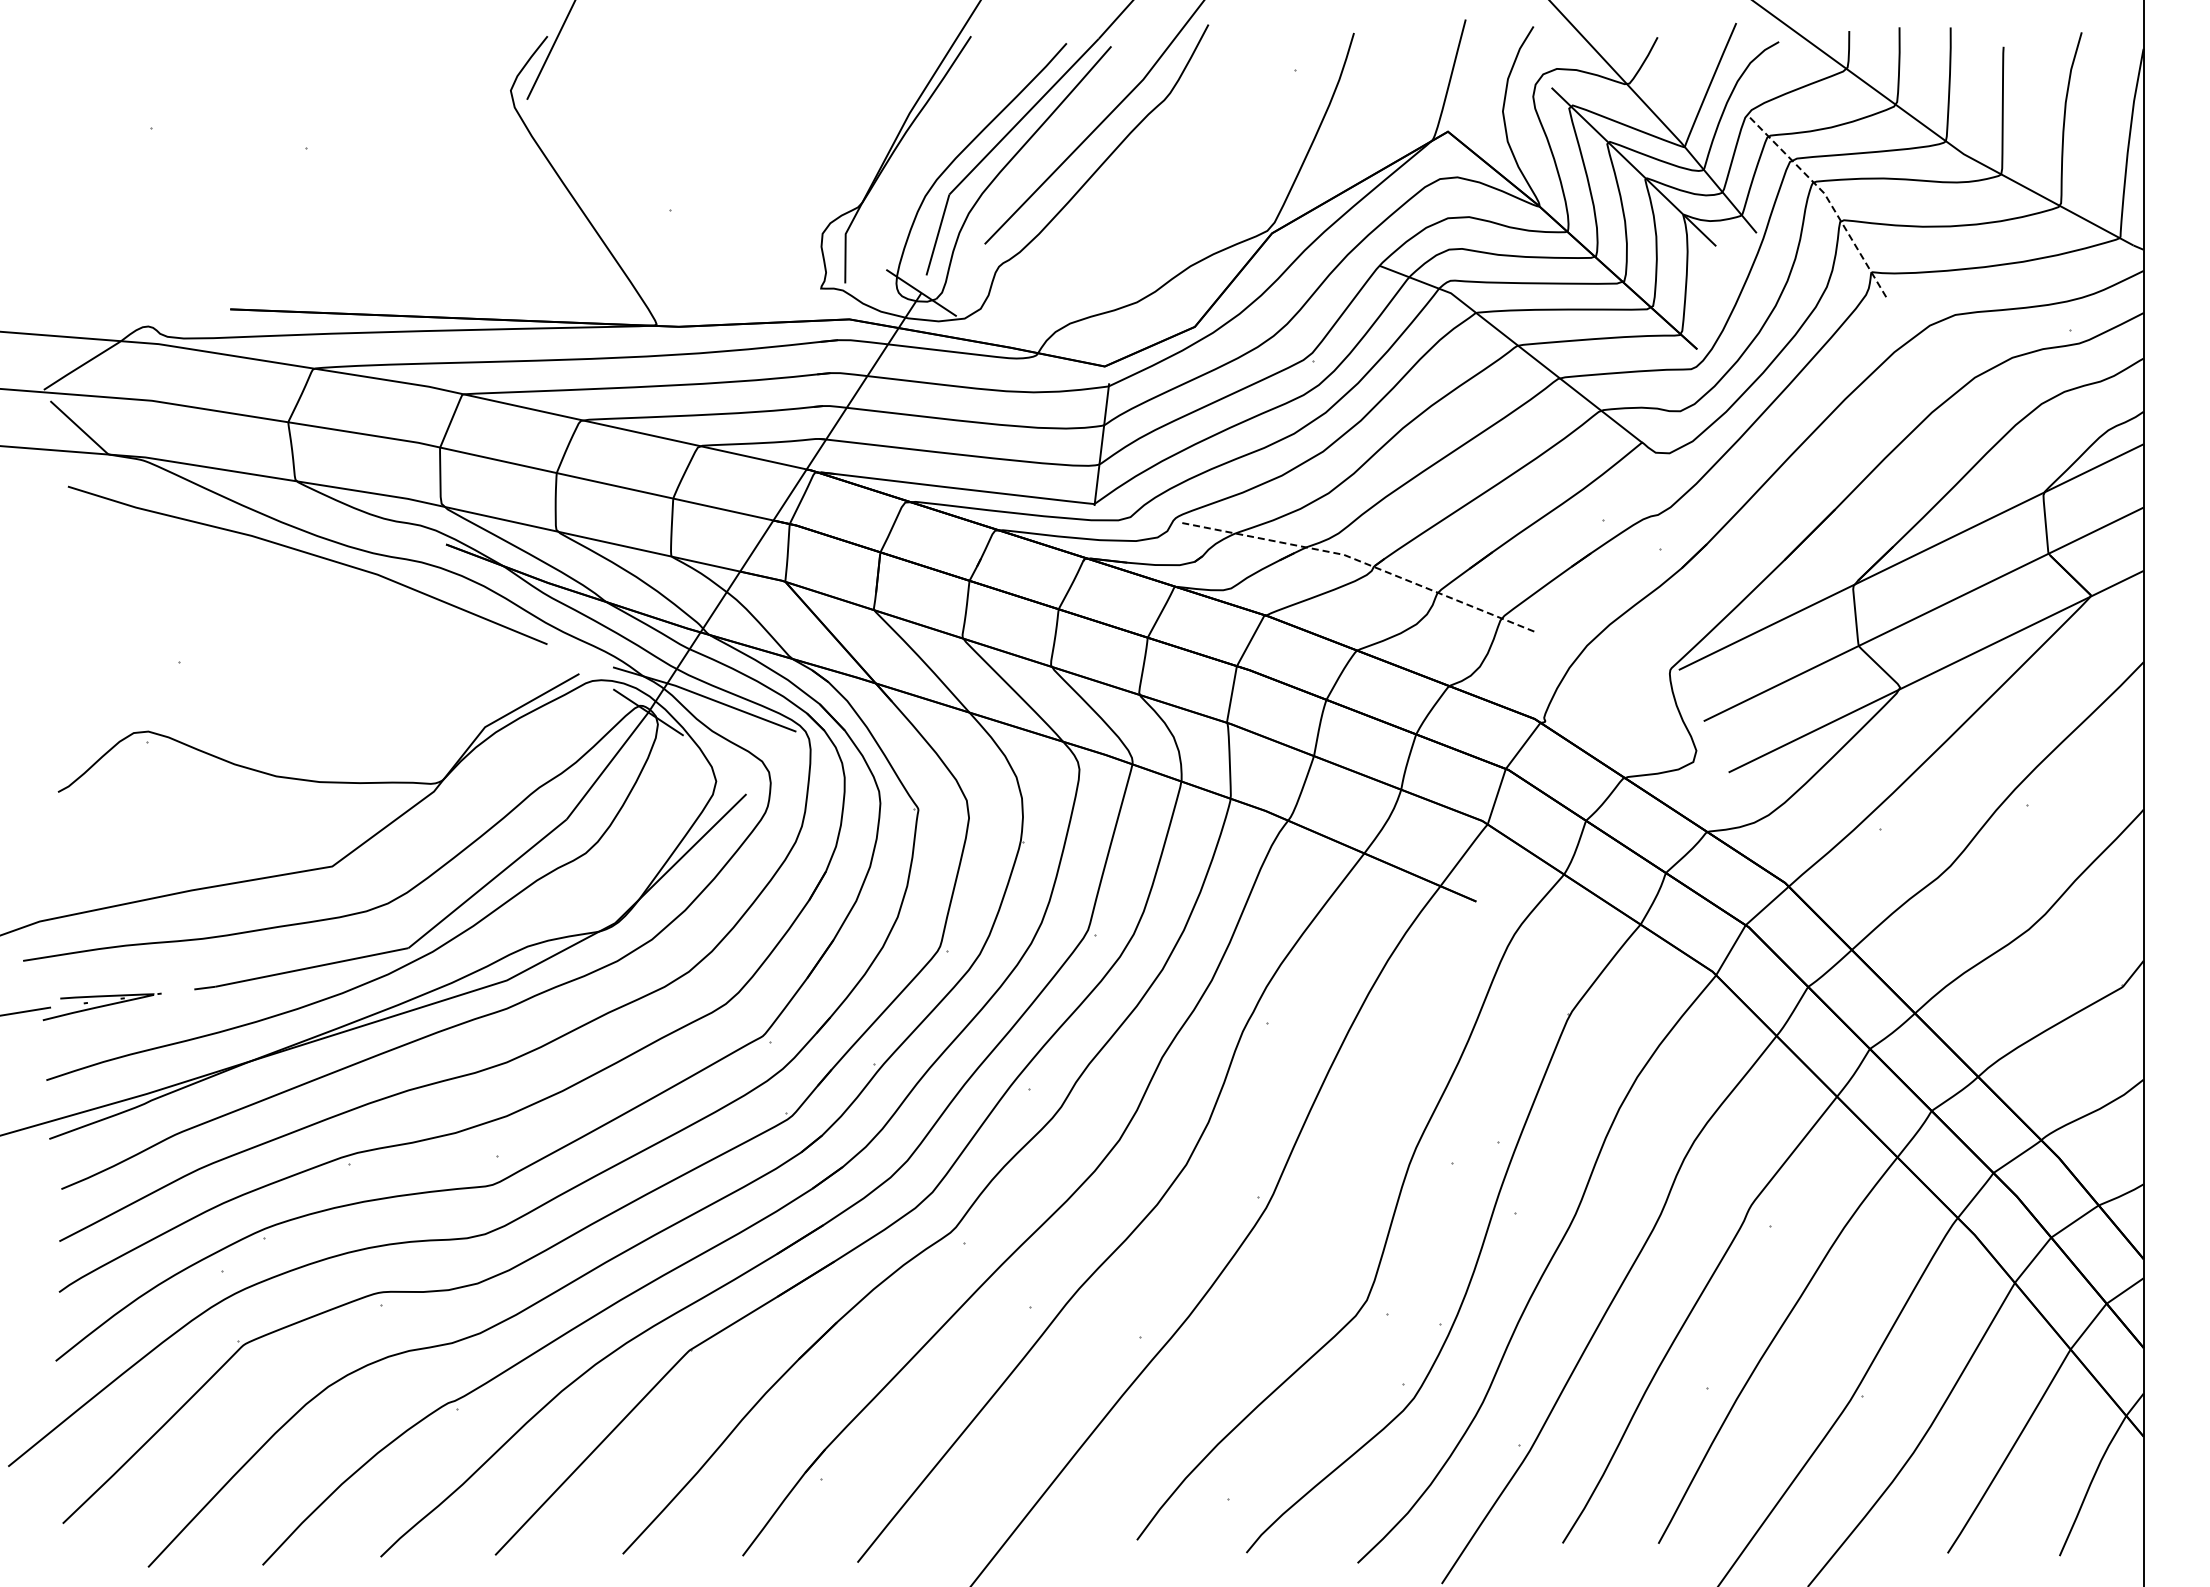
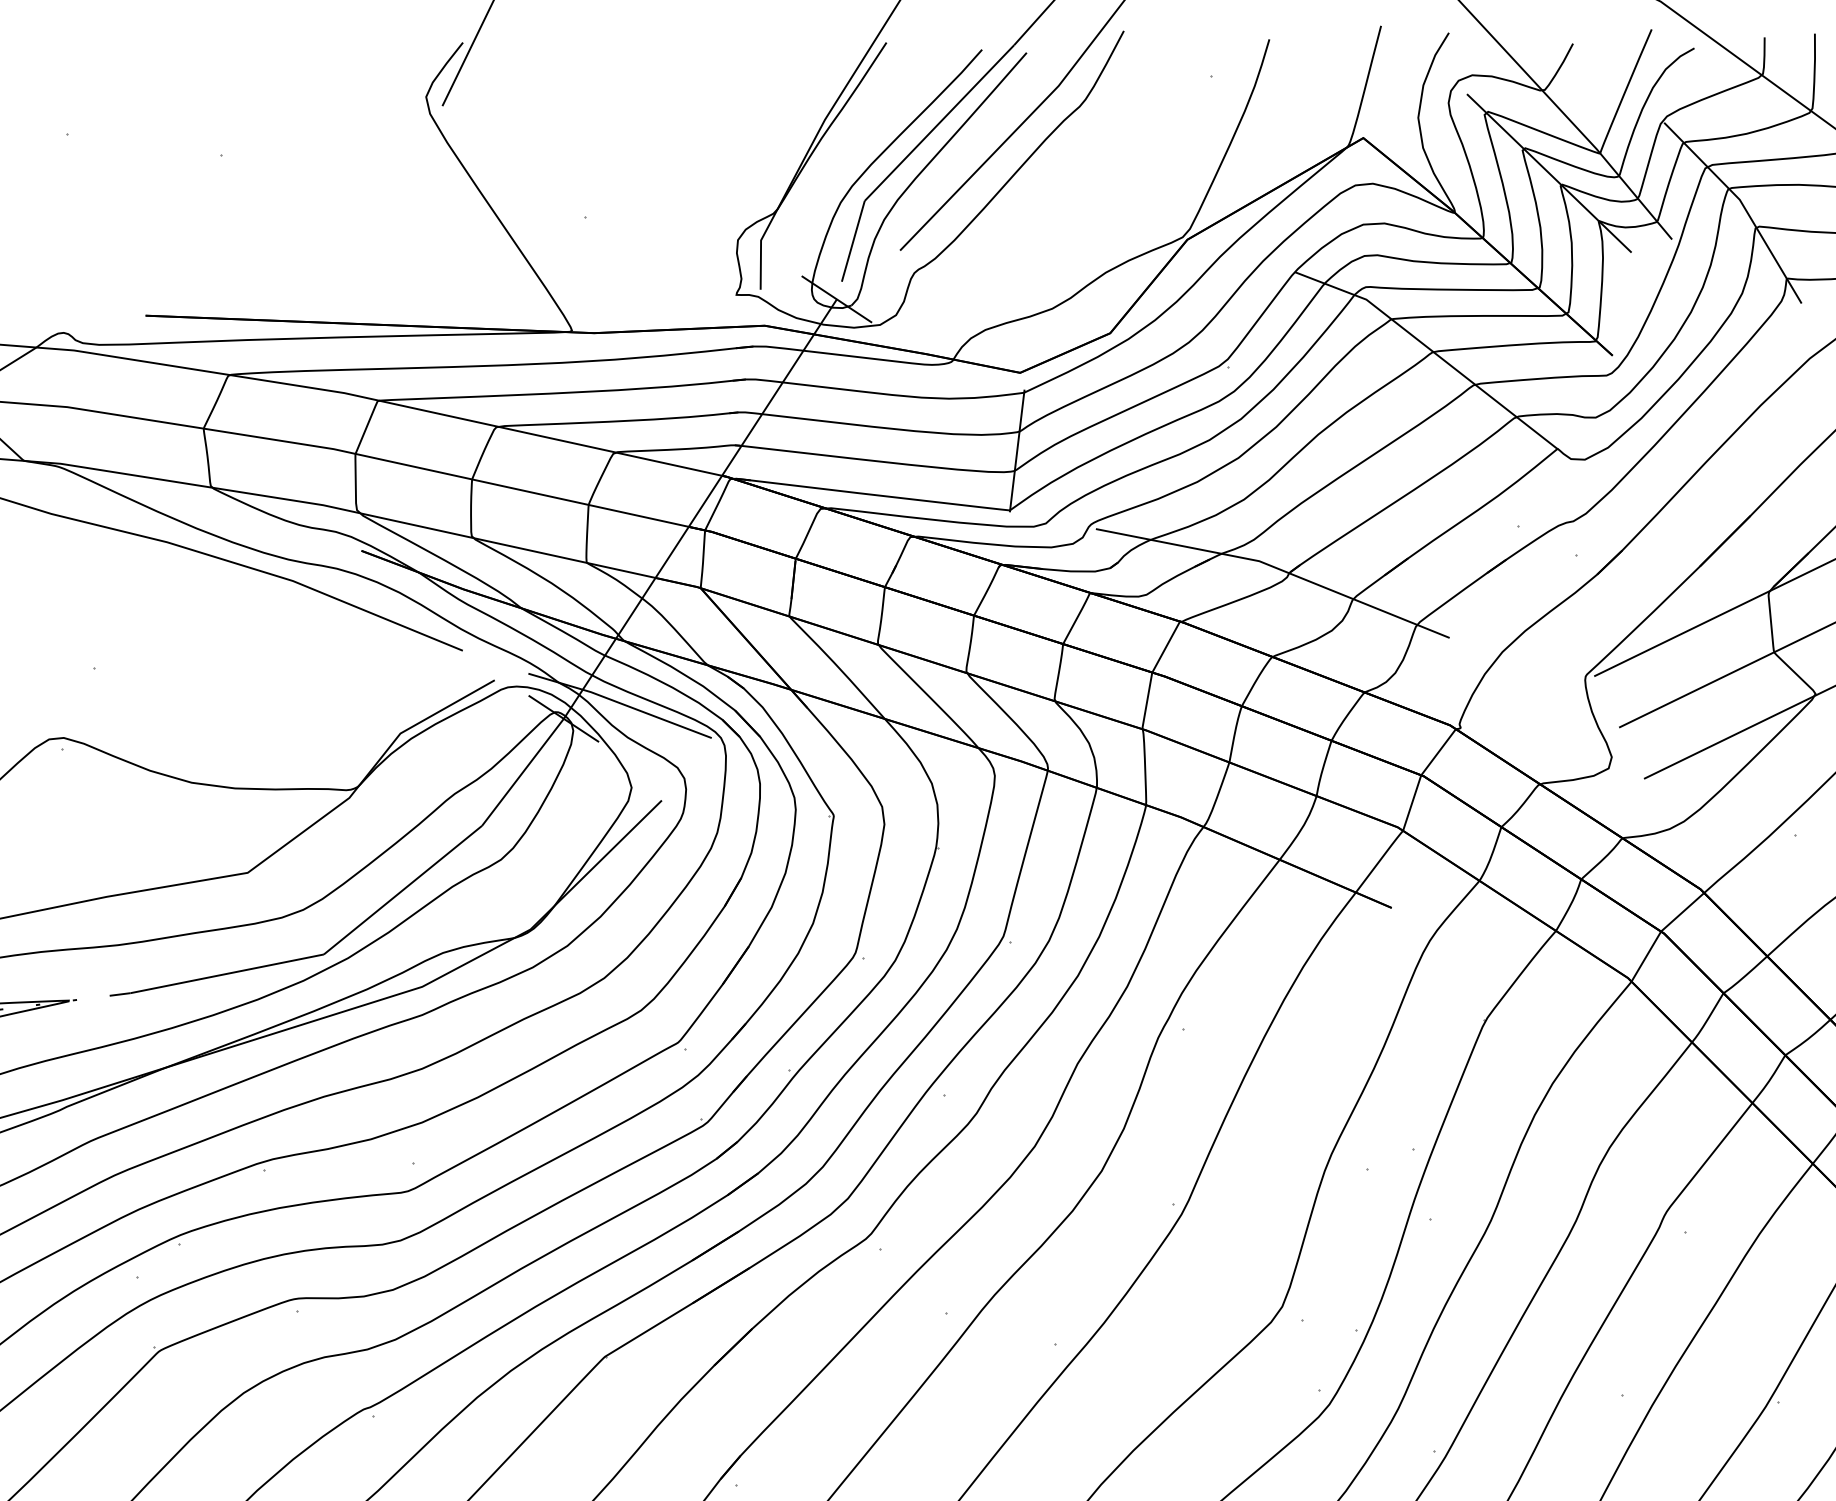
line: (1827, 198) -> (1742, 204), dashed -> solid
line: (1361, 561) -> (1276, 567), dashed -> solid

